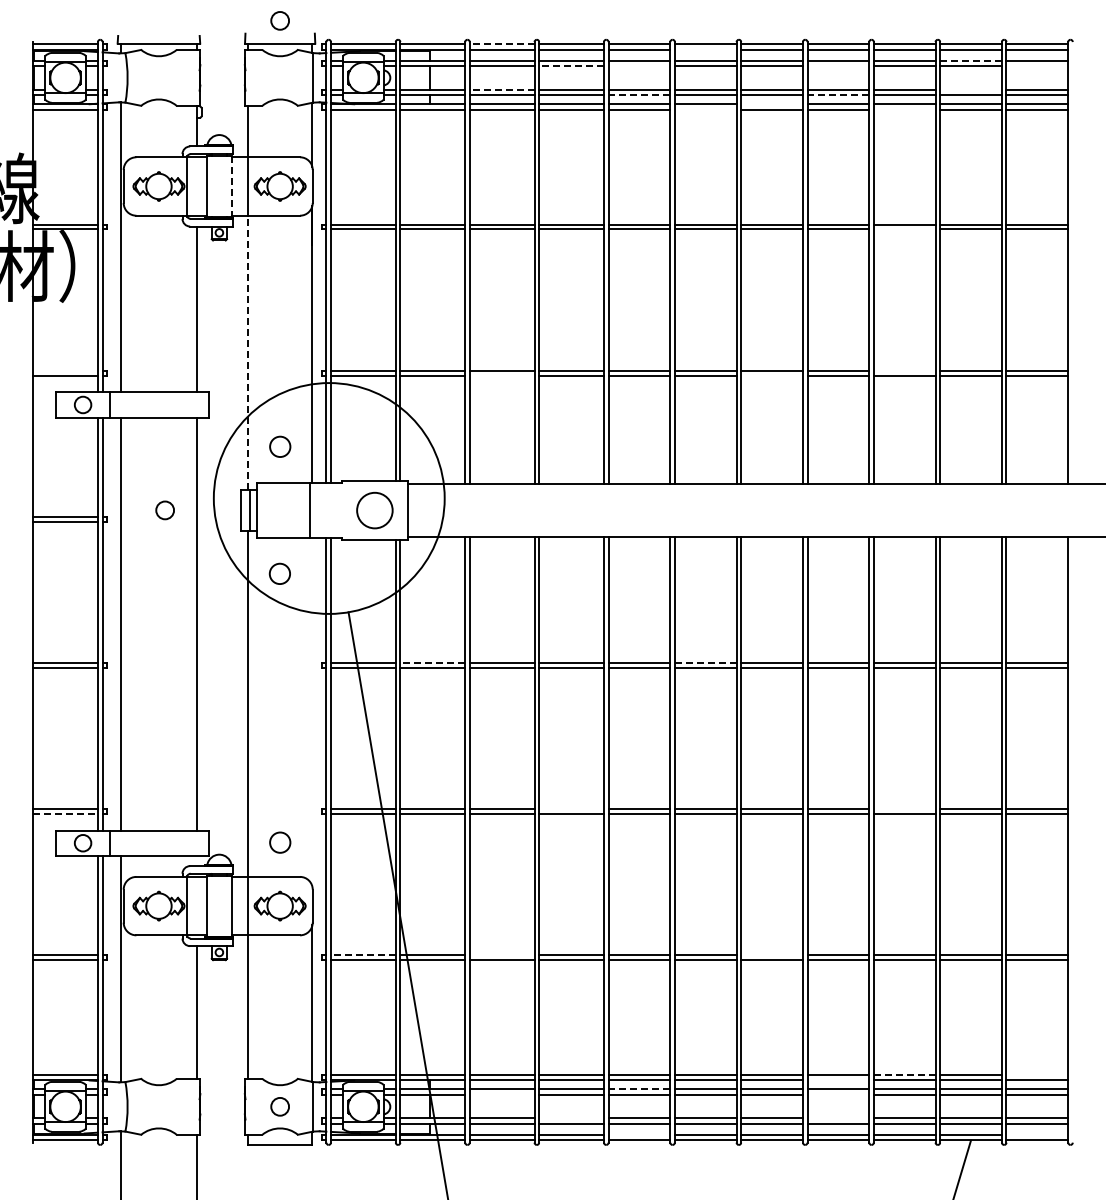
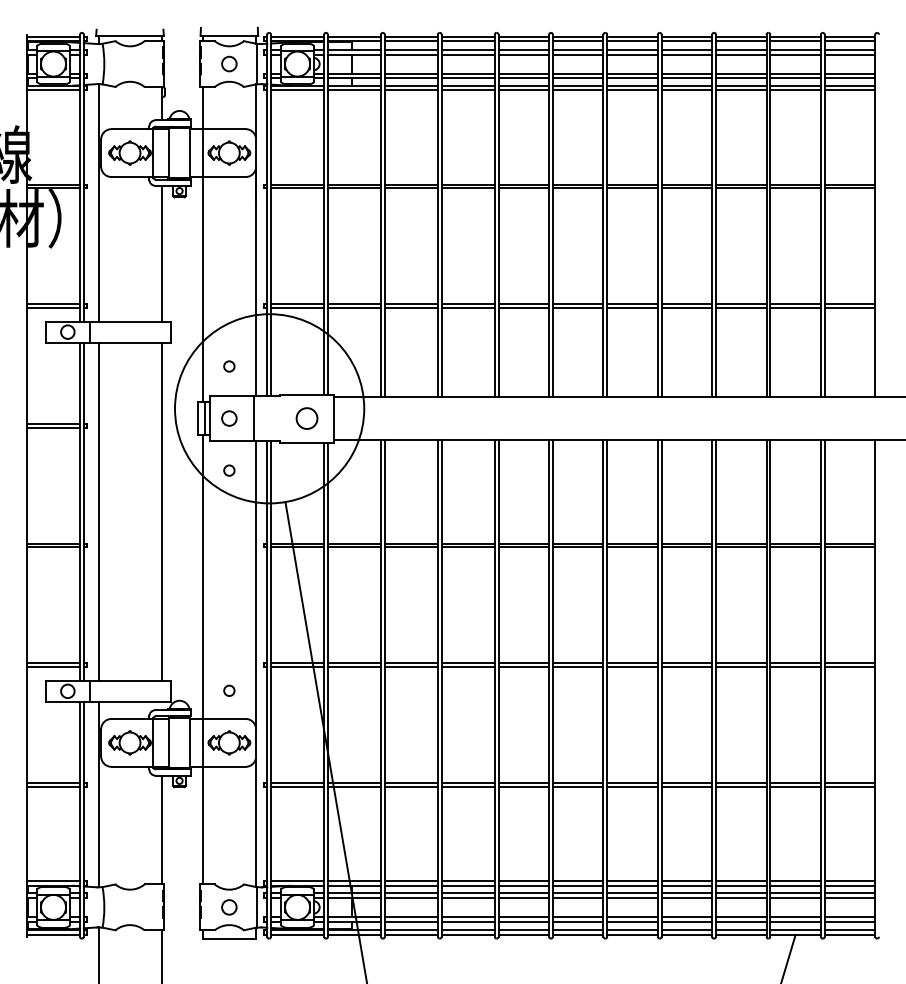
circle: (279, 20) -> (228, 63), moved
line: (501, 44) -> (410, 36), dashed -> solid
line: (705, 50) -> (577, 41), added
line: (971, 60) -> (796, 49), dashed -> solid
line: (571, 66) -> (468, 54), dashed -> solid
line: (639, 66) -> (523, 54), added
line: (838, 66) -> (686, 54), added
line: (1037, 66) -> (850, 54), added
line: (501, 89) -> (410, 73), dashed -> solid
line: (970, 89) -> (795, 73), added
line: (639, 95) -> (523, 78), dashed -> solid
line: (838, 95) -> (686, 78), dashed -> solid
line: (771, 104) -> (632, 85), added
line: (705, 109) -> (577, 89), added
line: (904, 109) -> (741, 89), added
line: (232, 187) -> (190, 153), dashed -> solid
line: (904, 229) -> (741, 188), added
line: (247, 352) -> (202, 289), dashed -> solid
line: (65, 370) -> (53, 303), added
line: (904, 370) -> (741, 303), added
line: (501, 375) -> (410, 307), added
line: (771, 375) -> (632, 307), added
circle: (279, 446) -> (228, 366), size x0.62
circle: (374, 509) -> (306, 417), size x0.71
circle: (164, 510) -> (228, 418), moved
circle: (280, 573) -> (229, 470), size x0.62
line: (432, 663) -> (354, 544), dashed -> solid
line: (705, 663) -> (577, 544), dashed -> solid
line: (312, 711) -> (255, 583), added
line: (571, 809) -> (468, 663), added
line: (904, 809) -> (741, 663), added
line: (66, 813) -> (54, 666), dashed -> solid
circle: (279, 842) -> (228, 690), size x0.62
line: (362, 955) -> (296, 783), dashed -> solid
line: (501, 955) -> (410, 783), added
line: (771, 955) -> (632, 783), added
line: (904, 1074) -> (741, 880), dashed -> solid
line: (1037, 1074) -> (850, 880), added
line: (838, 1080) -> (686, 885), added
line: (639, 1089) -> (523, 893), dashed -> solid
line: (501, 1095) -> (410, 898), added
line: (838, 1095) -> (686, 898), added
line: (571, 1118) -> (468, 916), added
line: (838, 1118) -> (686, 916), added
line: (639, 1134) -> (523, 930), added
line: (1037, 1134) -> (850, 930), added

